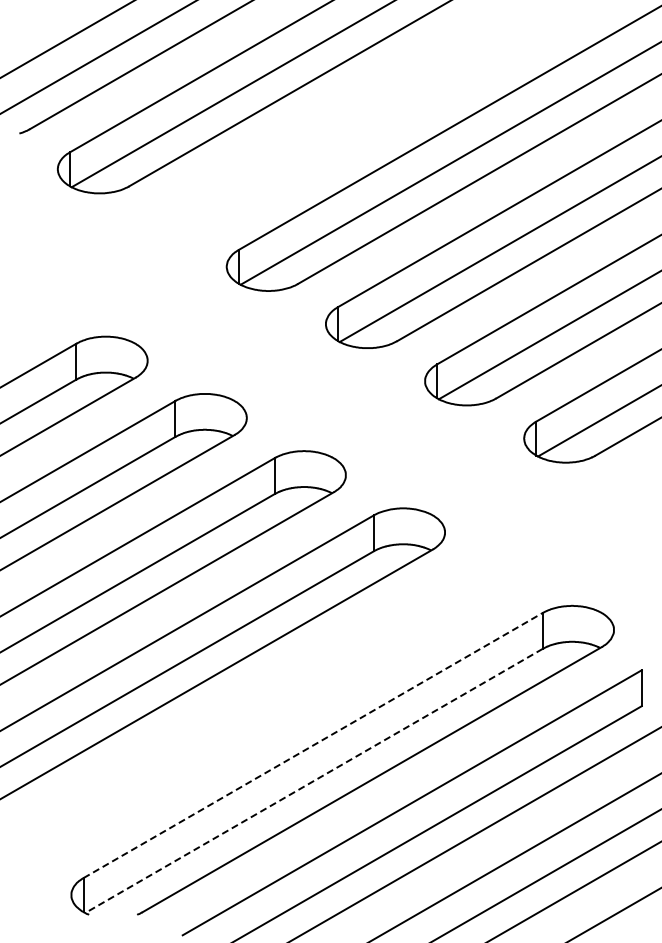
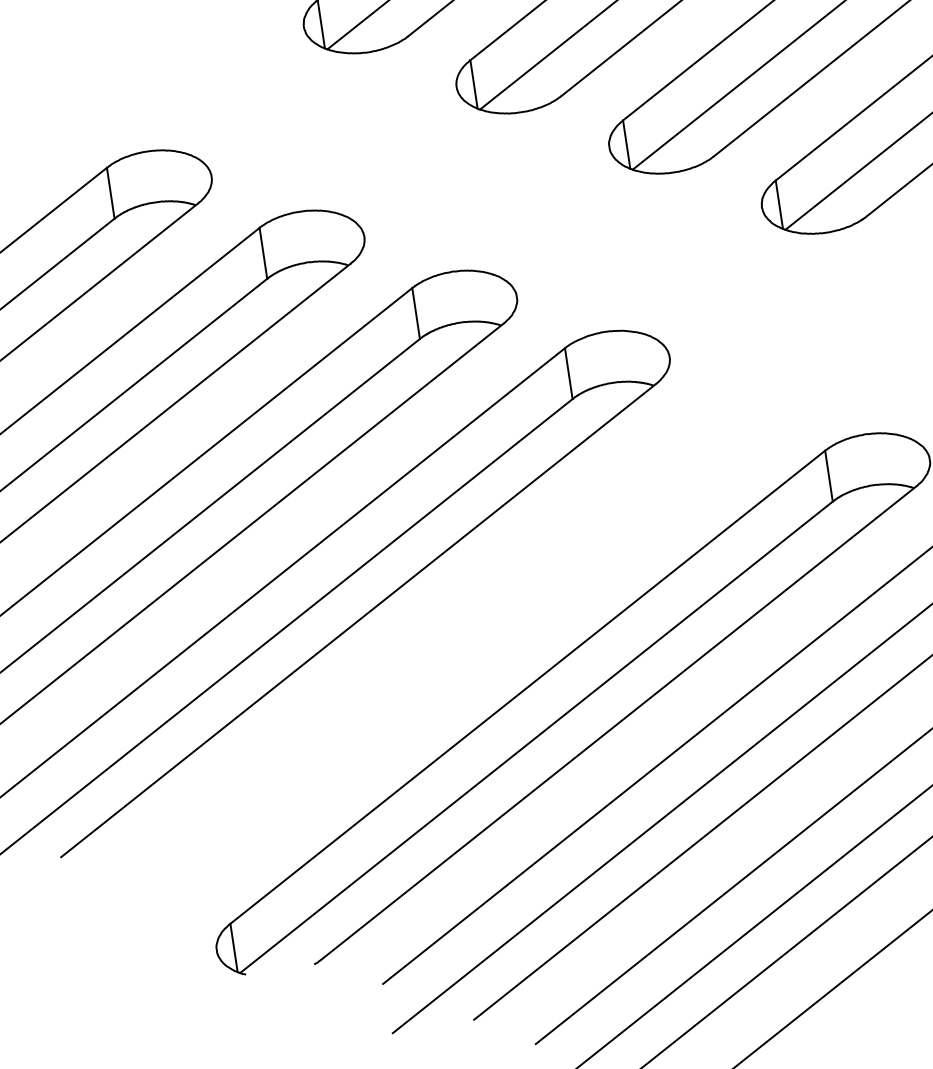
line: (313, 745) -> (528, 687), dashed -> solid
line: (313, 781) -> (535, 738), dashed -> solid

